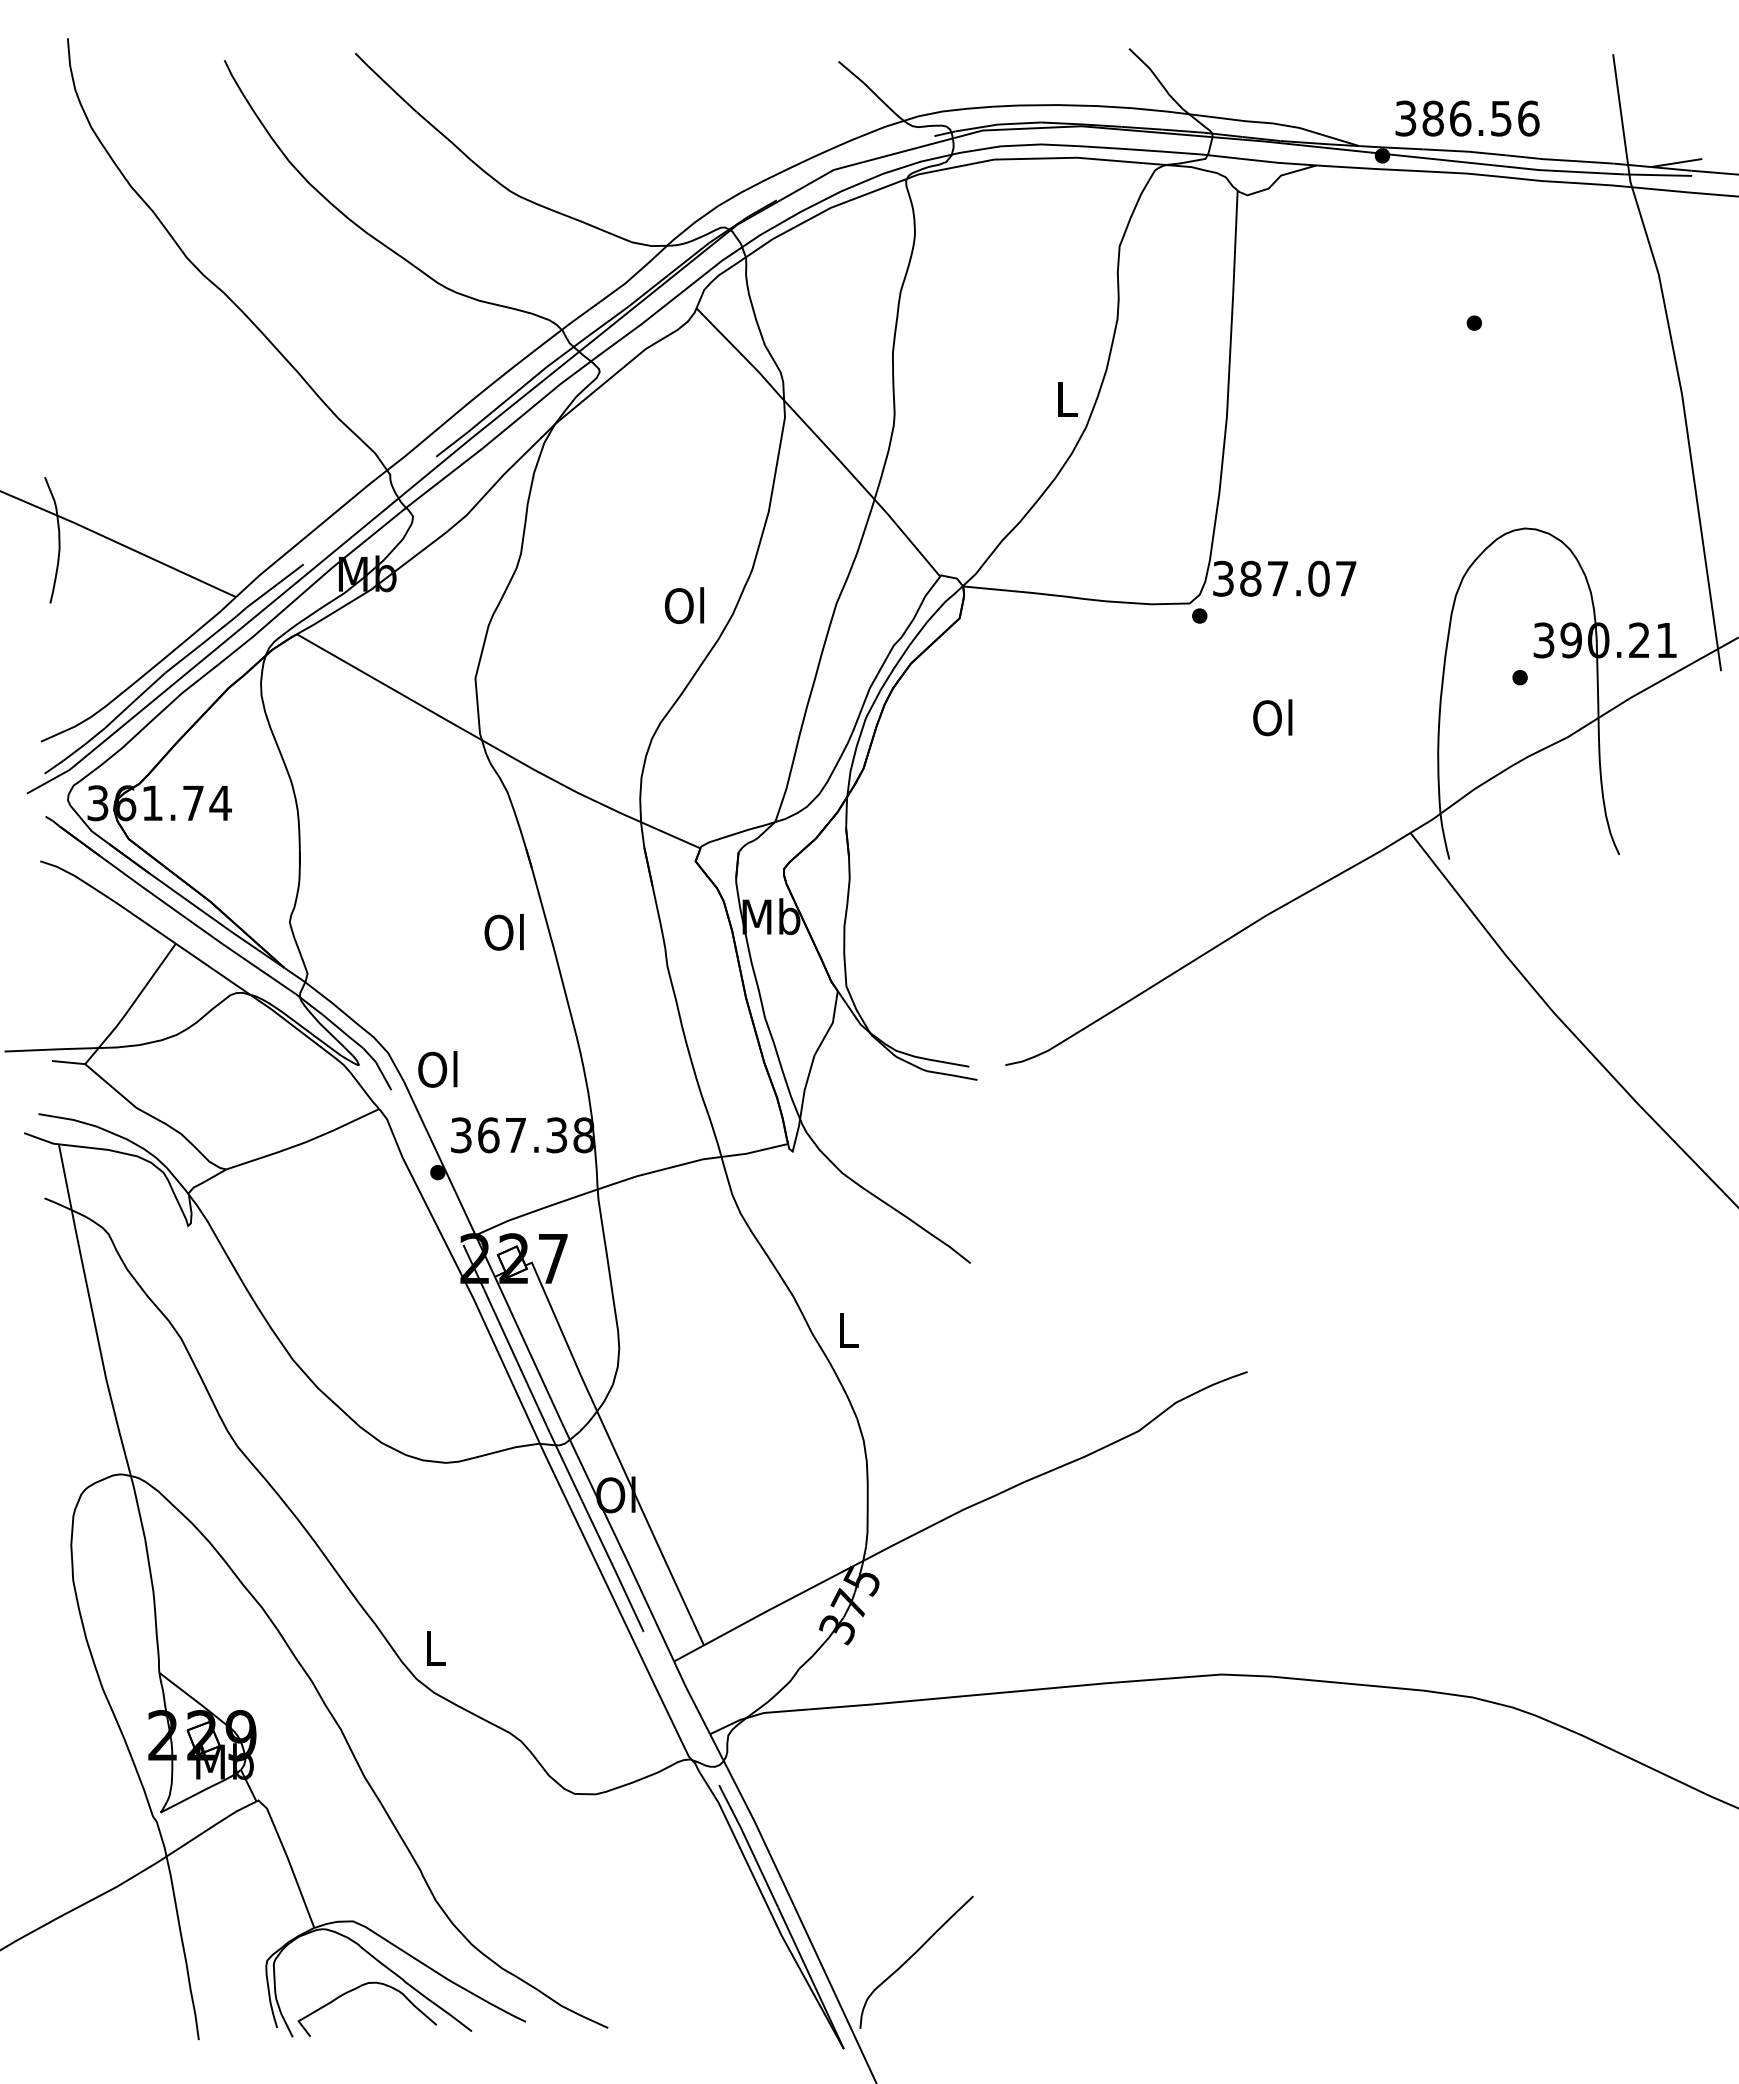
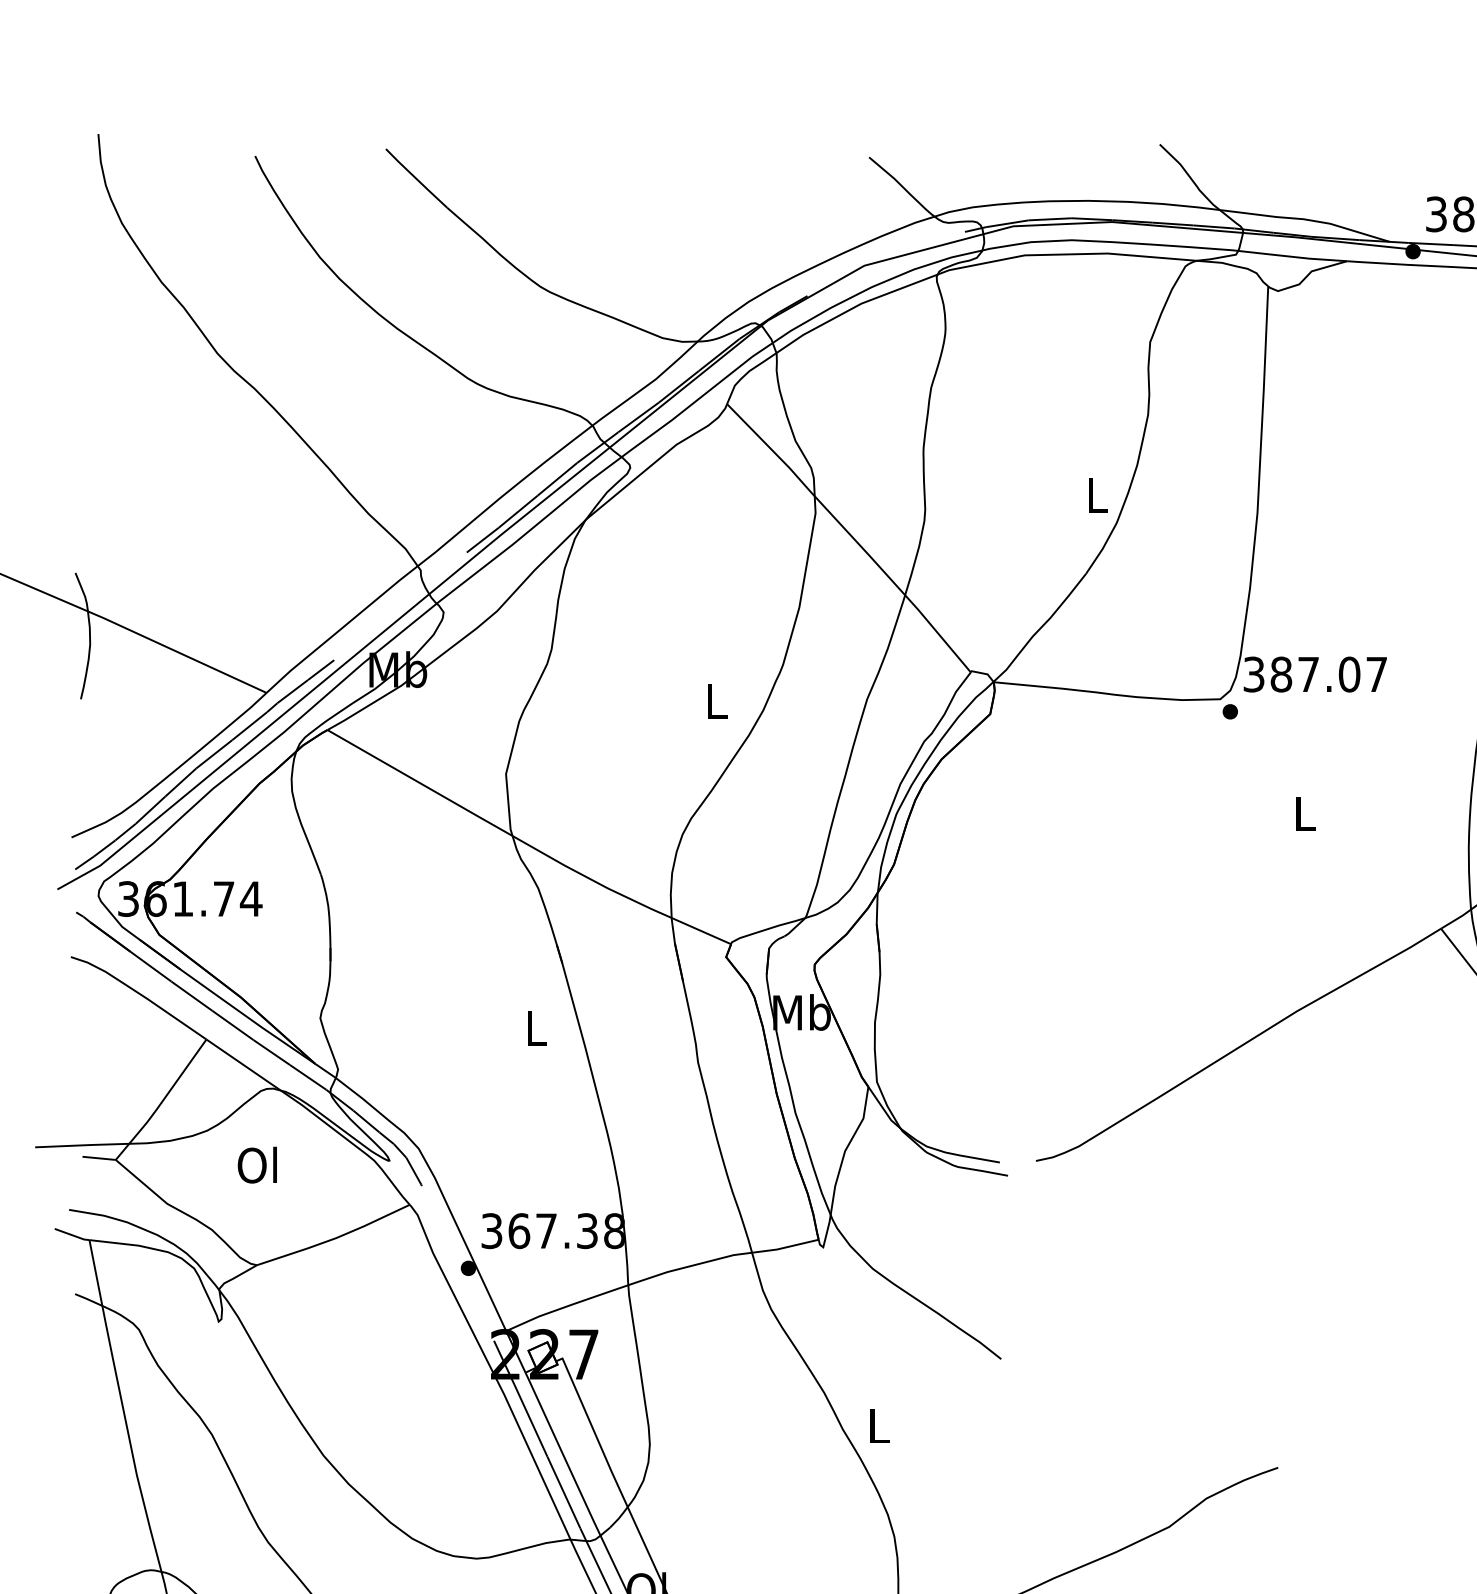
text: (684, 605) -> (715, 701), Ol -> L
text: (1272, 717) -> (1303, 813), Ol -> L
text: (503, 932) -> (534, 1028), Ol -> L
text: (437, 1069) -> (257, 1165), moved

